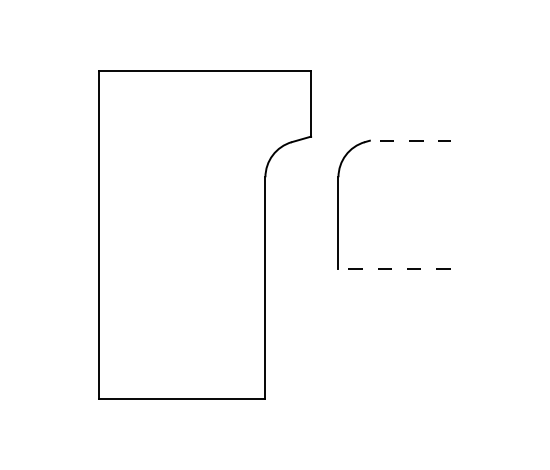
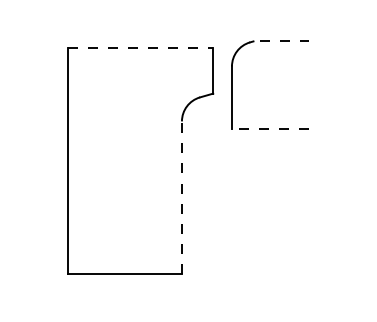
line: (204, 70) -> (140, 48), solid -> dashed
part: (339, 203) -> (232, 84), moved
line: (264, 286) -> (181, 196), solid -> dashed

